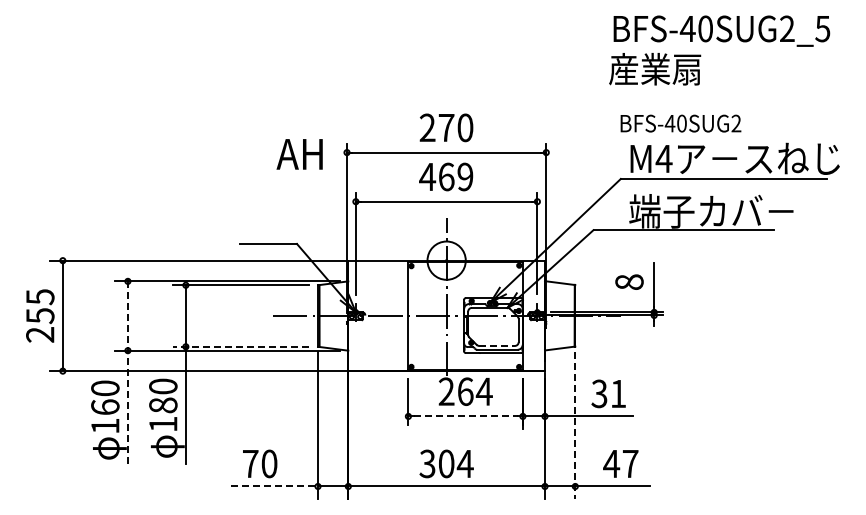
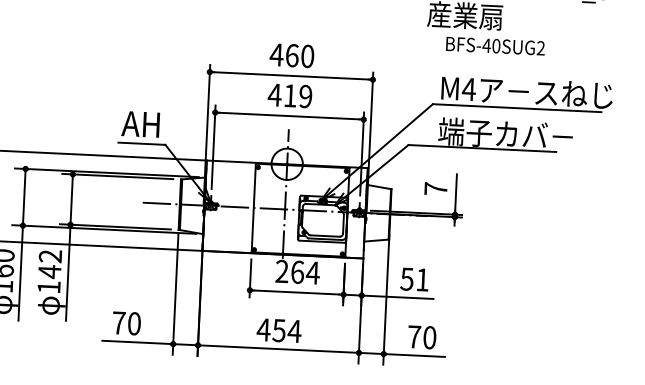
text: (680, 123) -> (495, 46), moved
text: (436, 127) -> (284, 54), 270 -> 460
text: (299, 154) -> (140, 124), moved
text: (446, 176) -> (290, 95), 469 -> 419
text: (629, 281) -> (436, 188), 8 -> 7
line: (497, 345) -> (325, 235), dashed -> solid
line: (240, 346) -> (115, 226), dashed -> solid
line: (127, 374) -> (21, 245), dashed -> solid
text: (599, 393) -> (407, 278), 31 -> 51
text: (163, 396) -> (50, 264), 180 -> 142
line: (466, 416) -> (297, 292), dashed -> solid
line: (575, 420) -> (386, 300), dashed -> solid
text: (436, 463) -> (271, 329), 304 -> 454
text: (620, 463) -> (421, 336), 47 -> 70
line: (275, 486) -> (138, 342), dashed -> solid

